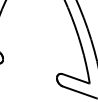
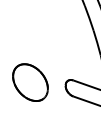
part: (29, 75) -> (29, 82), added

